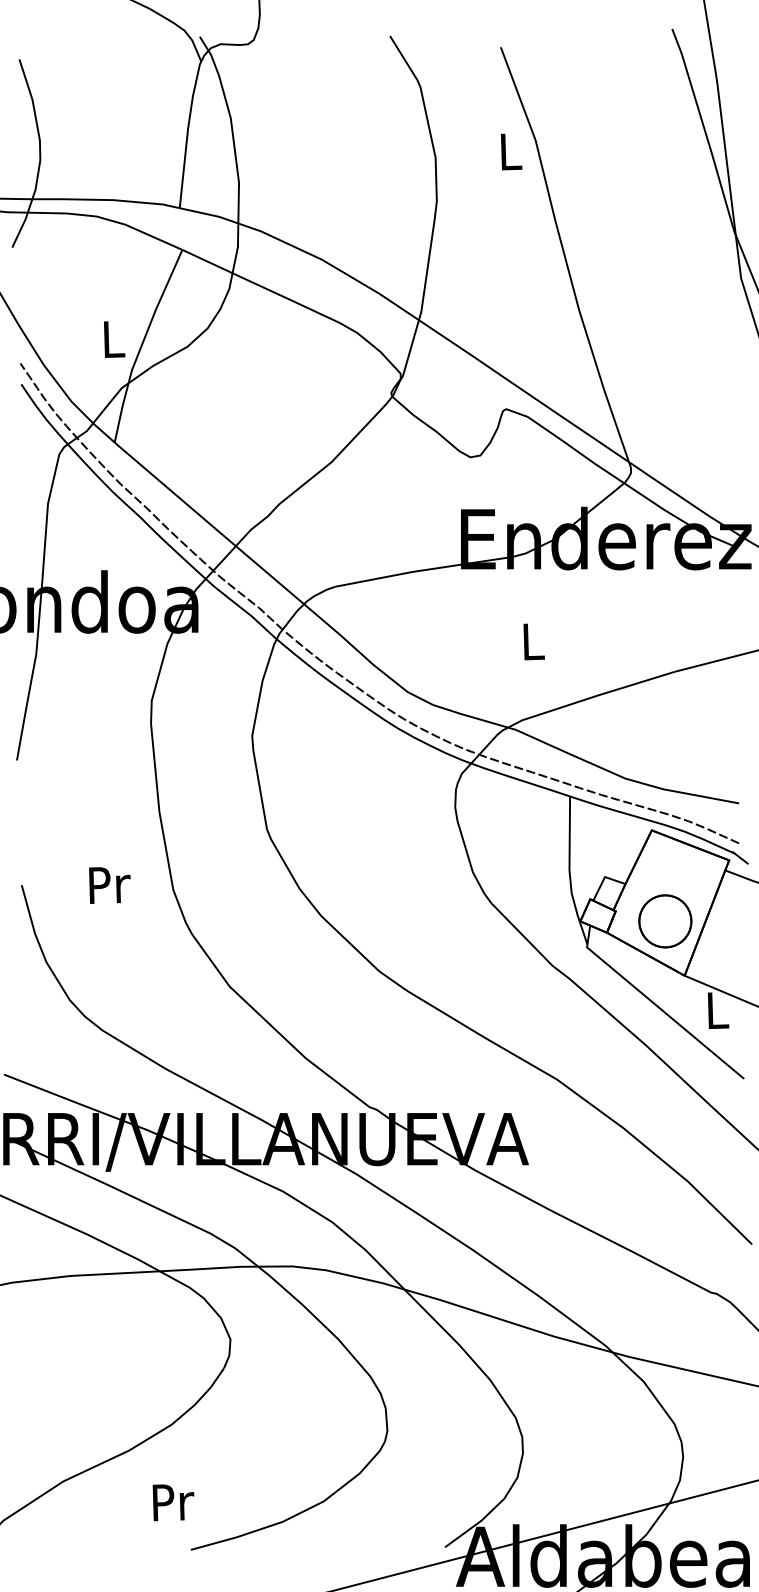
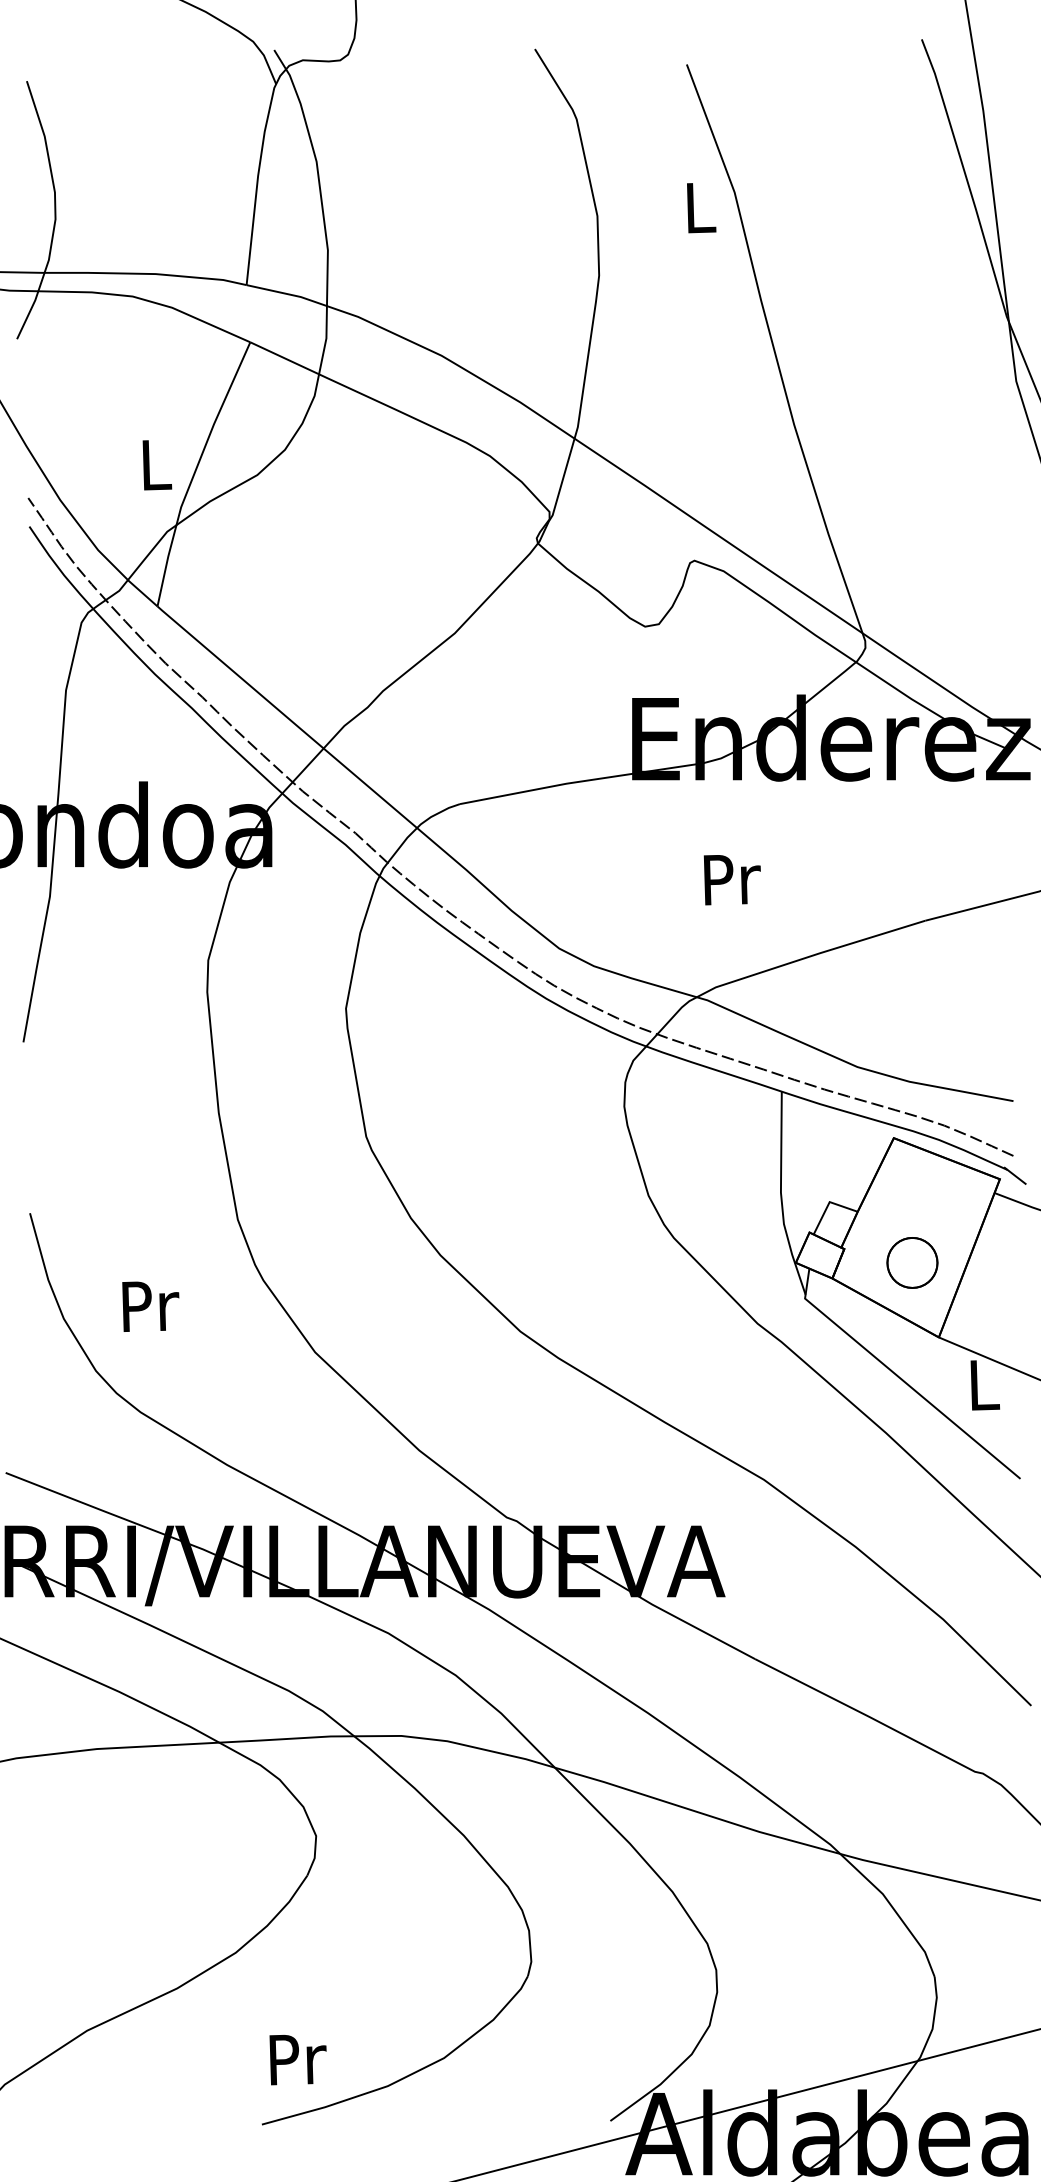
text: (533, 641) -> (731, 879), L -> Pr
text: (109, 885) -> (150, 1306), moved
part: (665, 921) -> (912, 1262), size x0.7
text: (173, 1503) -> (297, 2060), moved

